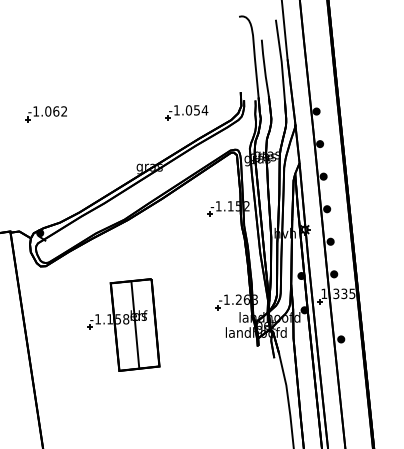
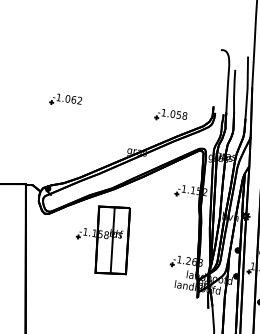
text: (204, 110) -> (184, 116), -1.054 -> -1.058
part: (123, 324) -> (103, 238), moved

